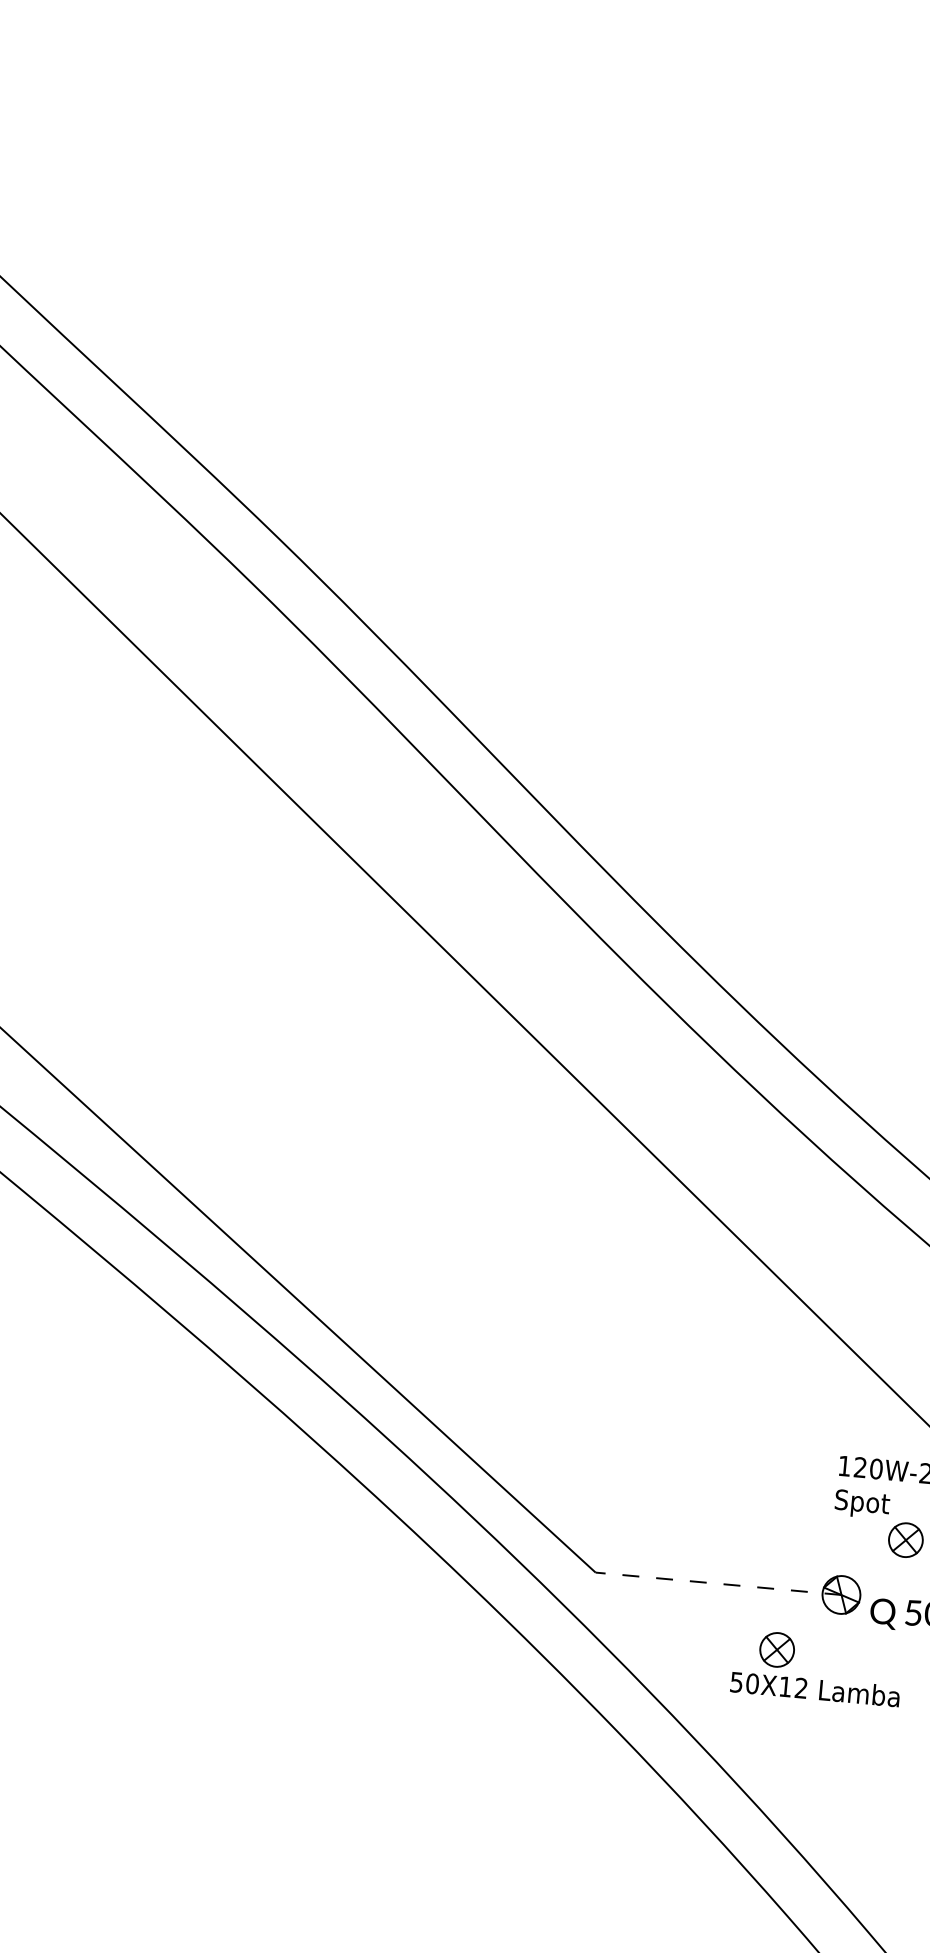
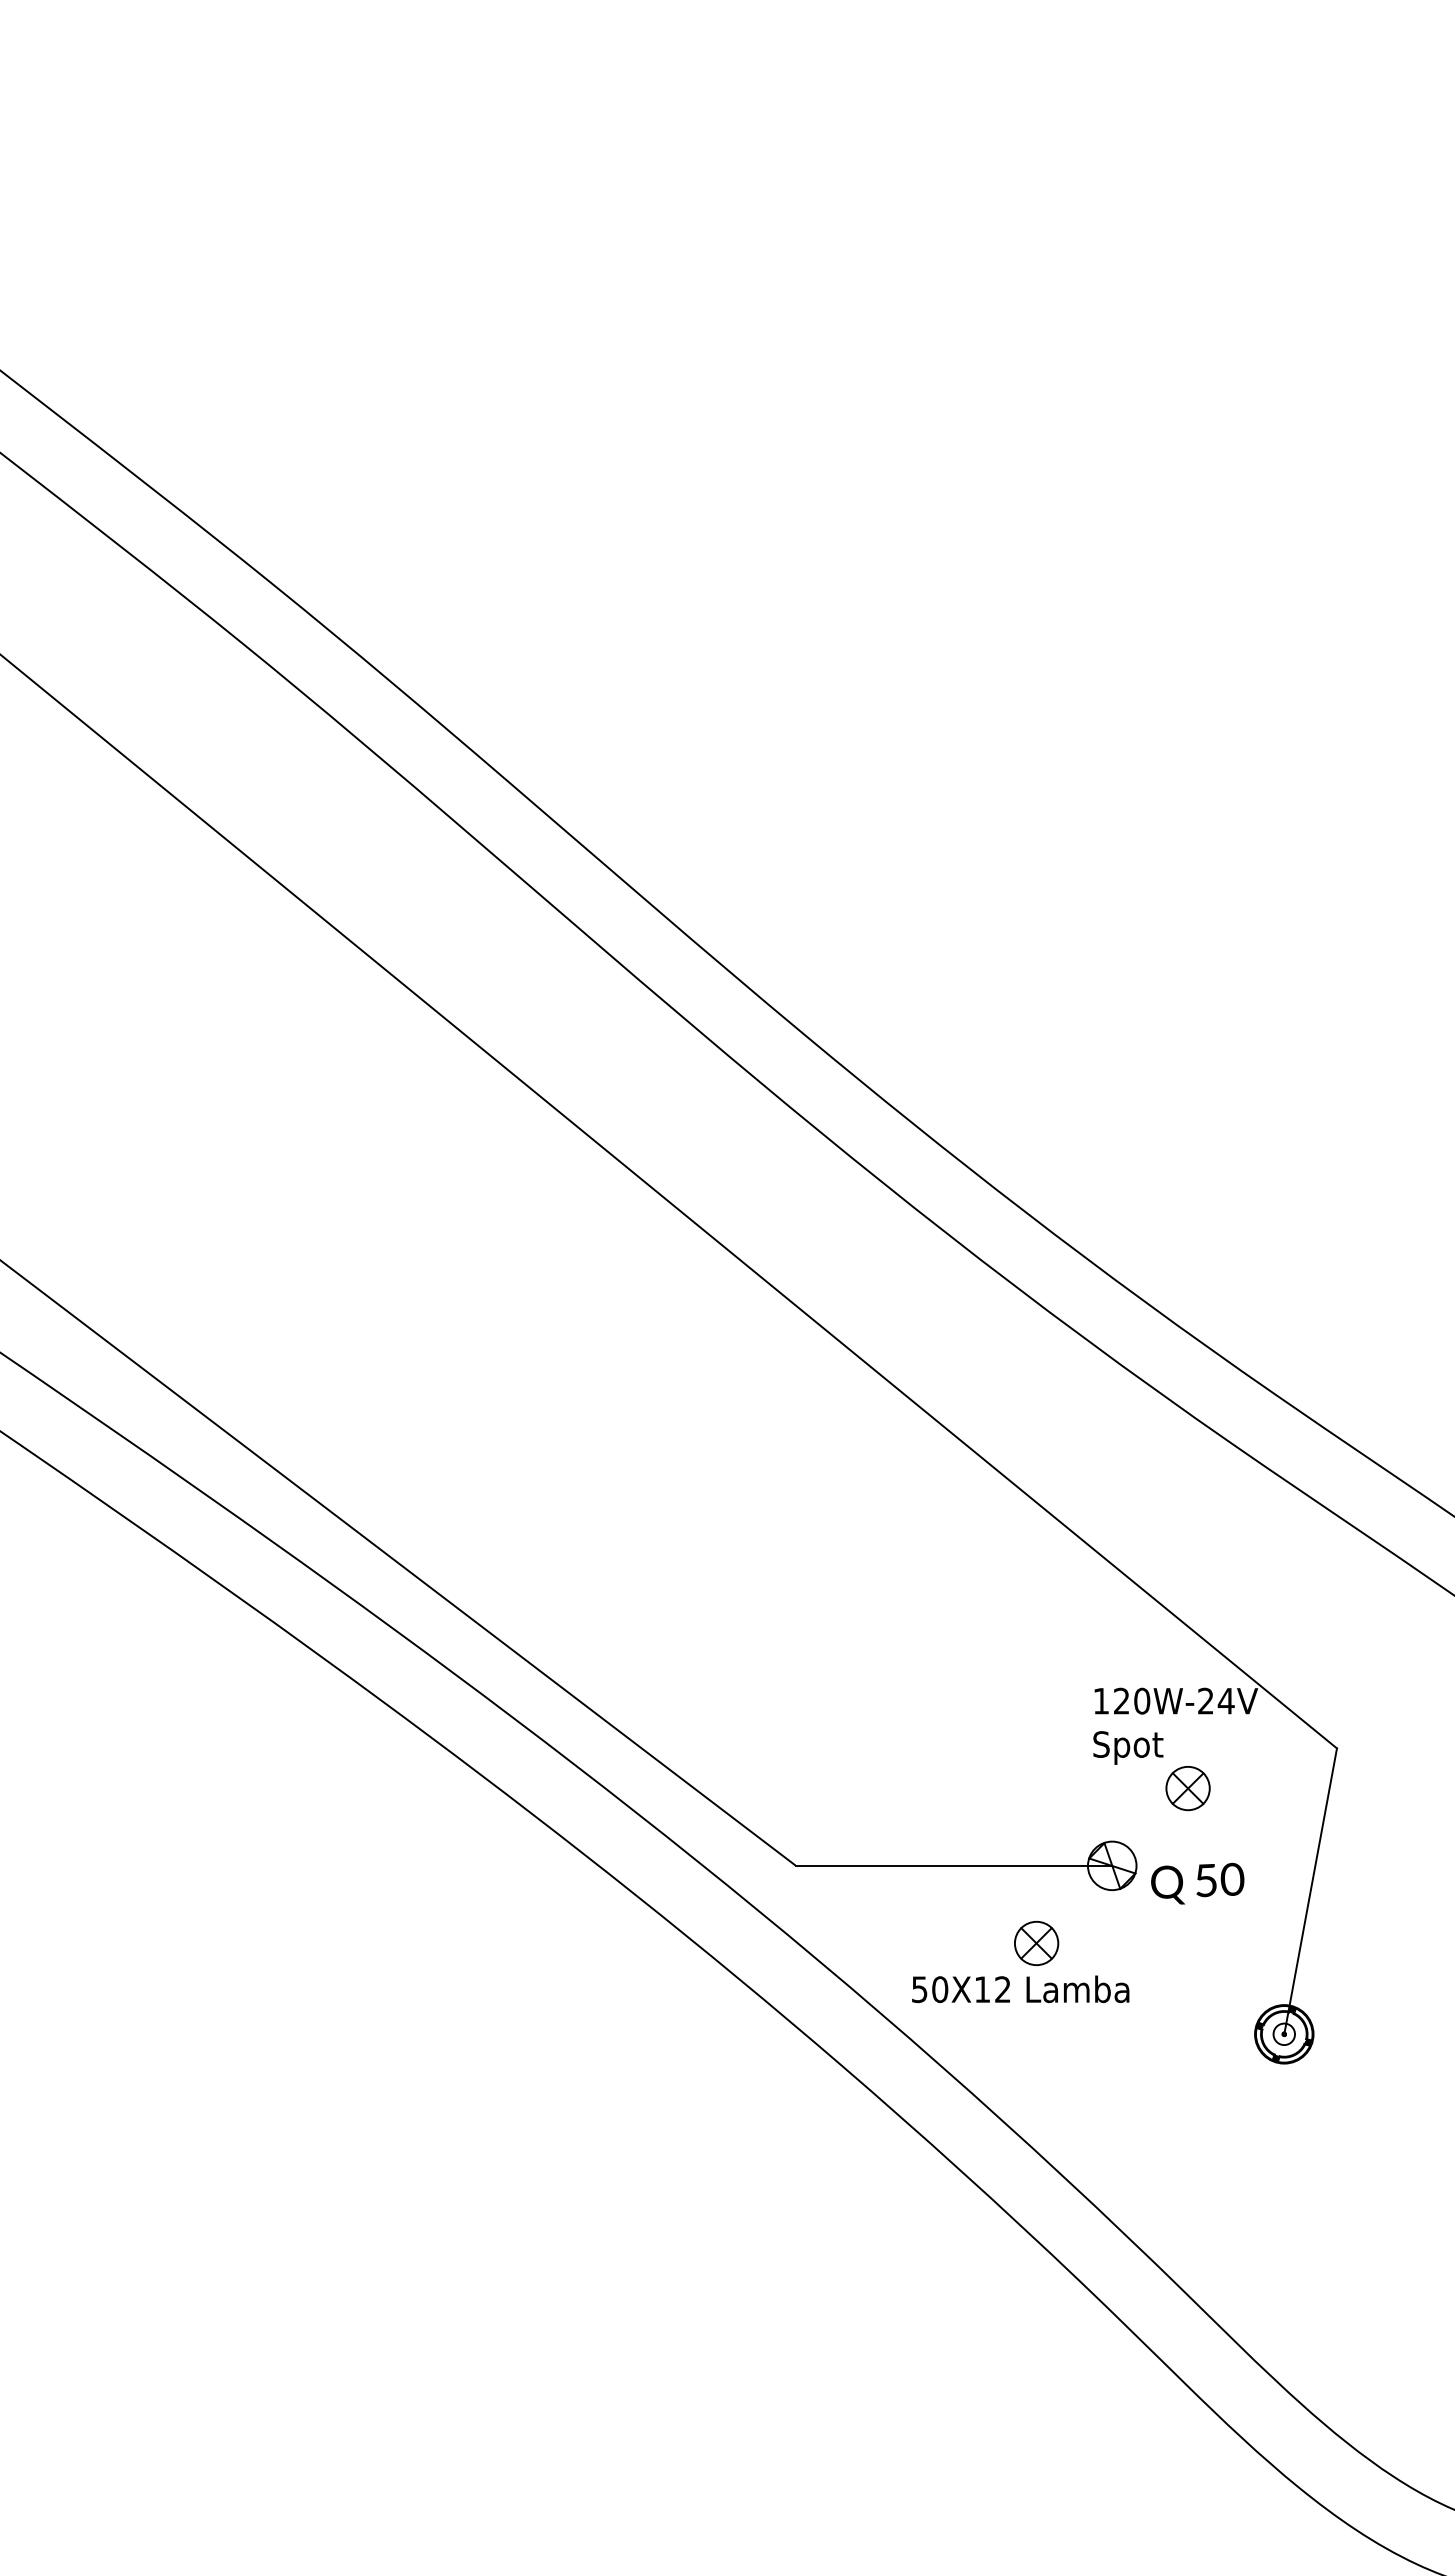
line: (718, 1583) -> (953, 1865), dashed -> solid
text: (815, 1689) -> (1020, 1989), moved

